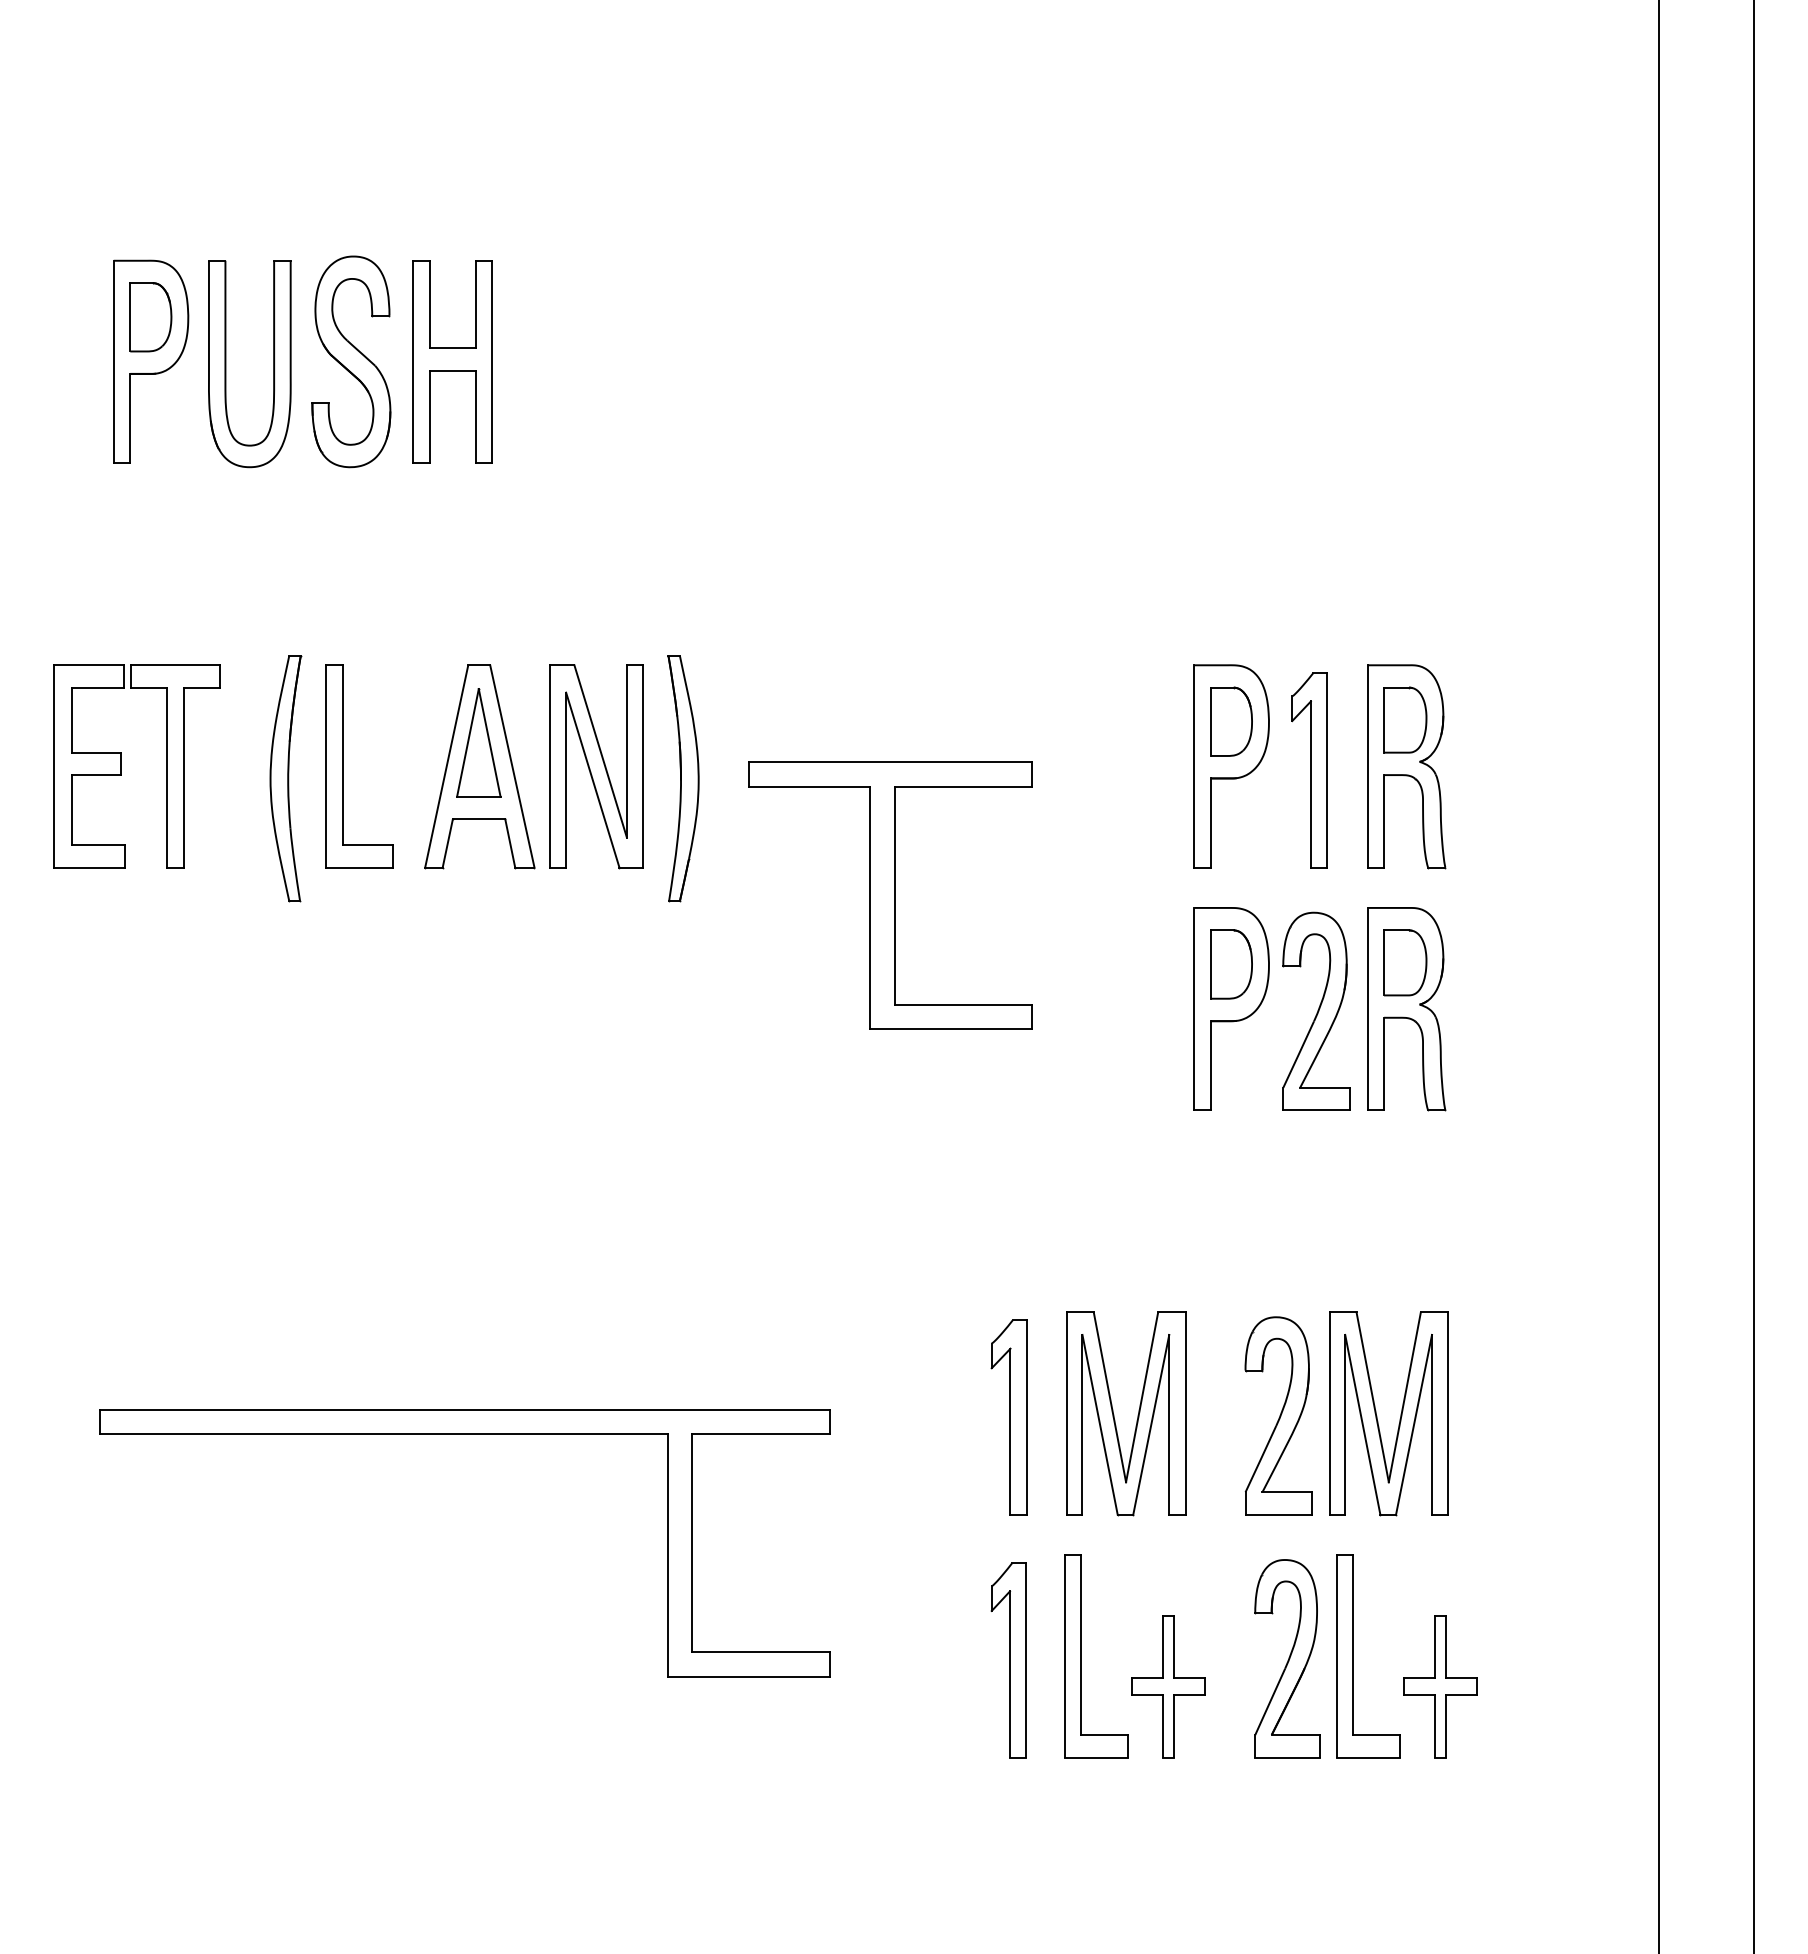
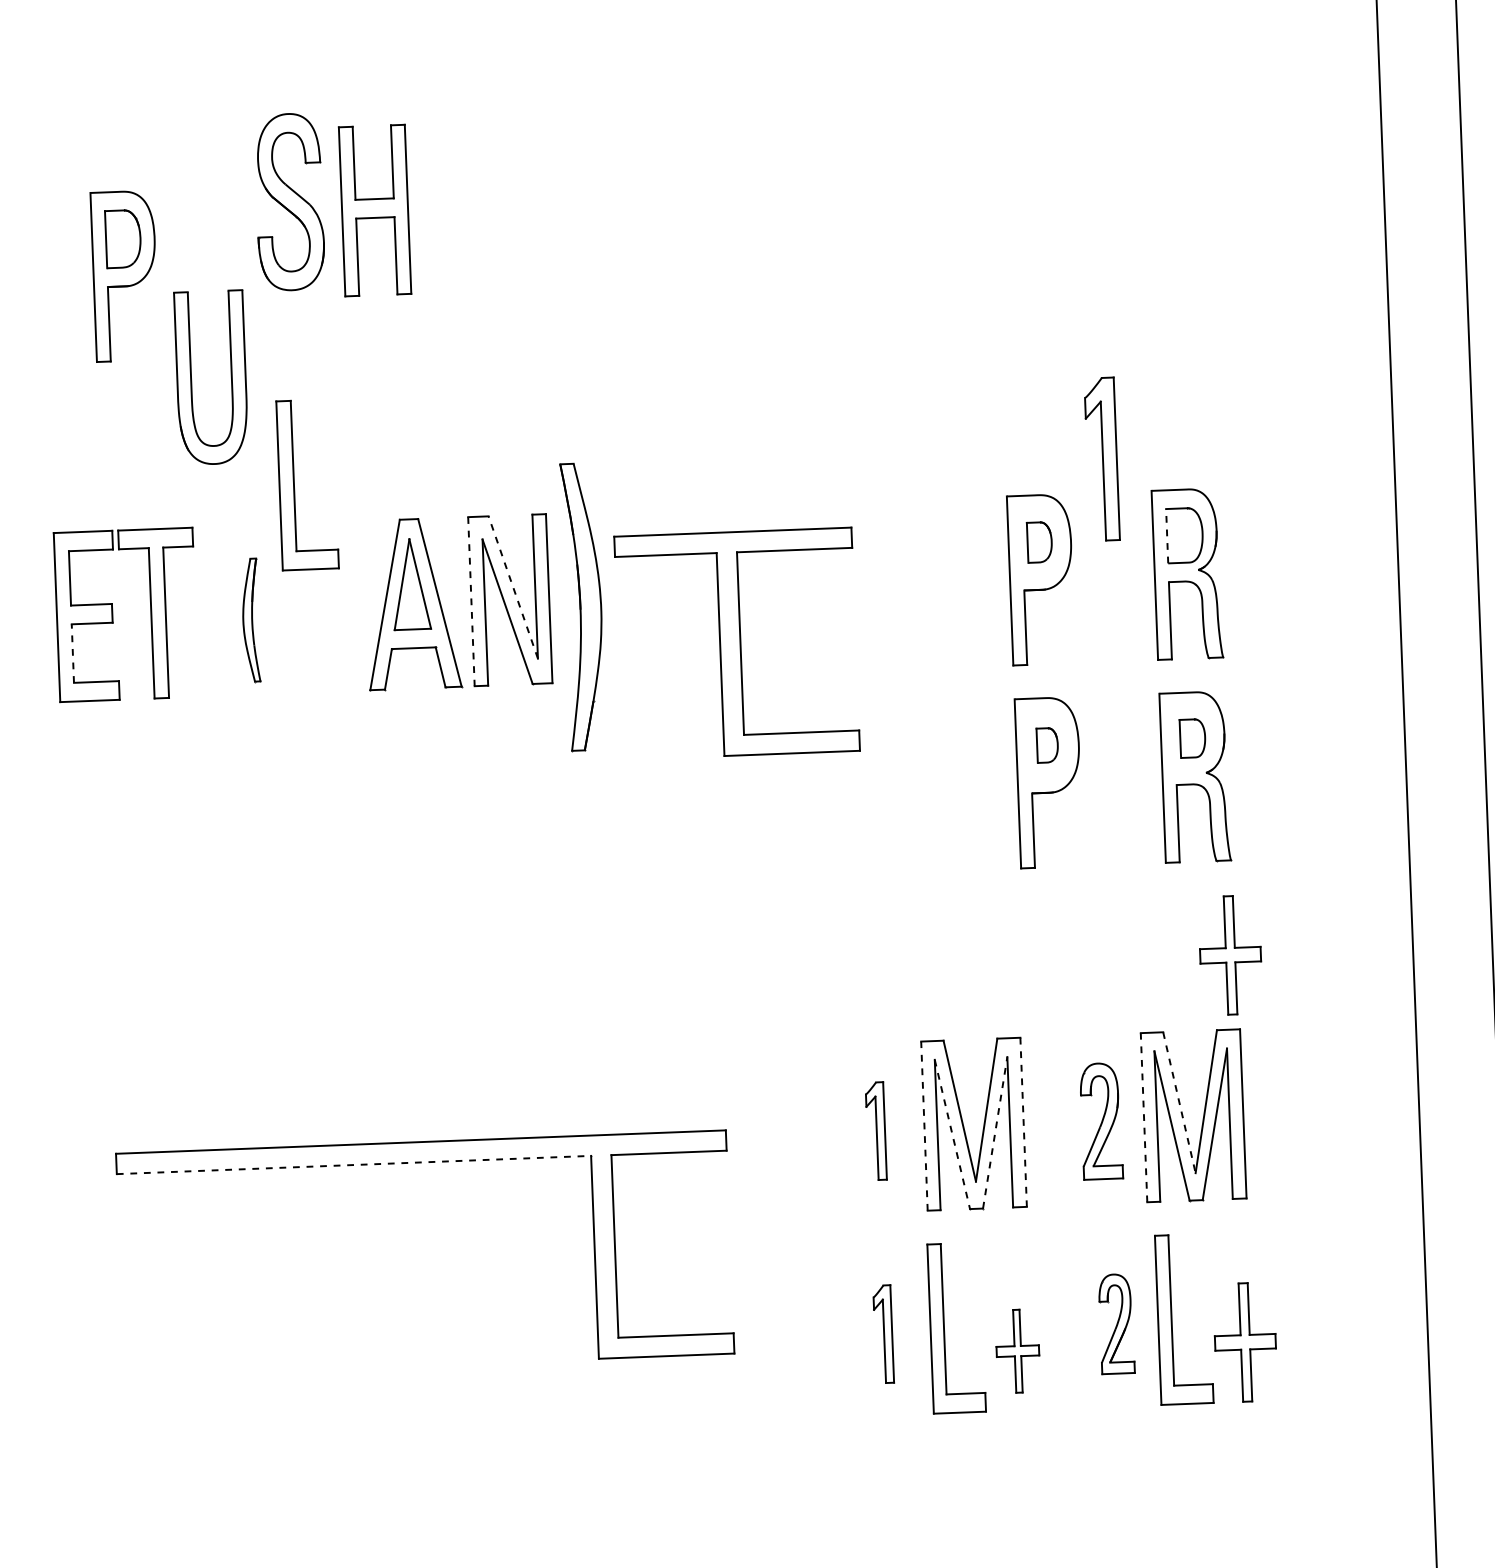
part: (351, 361) -> (289, 201), moved
part: (452, 361) -> (374, 210), moved
part: (226, 364) -> (192, 378), moved
line: (1384, 720) -> (1167, 536), solid -> dashed
part: (1231, 721) -> (1039, 542), size x0.7
line: (600, 750) -> (513, 586), solid -> dashed
part: (343, 766) -> (294, 485), moved
line: (550, 766) -> (471, 601), solid -> dashed
part: (1309, 770) -> (1101, 459), moved
part: (285, 778) -> (250, 620), size x0.6
part: (683, 778) -> (583, 607), size x1.4
line: (71, 809) -> (72, 653), solid -> dashed
part: (890, 895) -> (737, 643), moved
part: (1405, 962) -> (1192, 738), size x0.7
part: (1231, 964) -> (1047, 745), size x0.6
part: (1316, 1010) -> (1120, 781), removed
part: (1440, 1223) -> (1230, 955), added
line: (1372, 1397) -> (1179, 1102), solid -> dashed
line: (1067, 1413) -> (924, 1126), solid -> dashed
line: (1329, 1413) -> (1143, 1117), solid -> dashed
line: (1185, 1414) -> (1023, 1123), solid -> dashed
part: (1278, 1415) -> (1101, 1120), size x0.7
part: (1008, 1417) -> (875, 1131), size x0.6
line: (1100, 1424) -> (952, 1134), solid -> dashed
line: (1151, 1424) -> (995, 1132), solid -> dashed
line: (383, 1433) -> (353, 1164), solid -> dashed
part: (1287, 1658) -> (1116, 1323), size x0.6
part: (1008, 1660) -> (883, 1334), size x0.6
part: (1168, 1686) -> (1018, 1350), size x0.7

